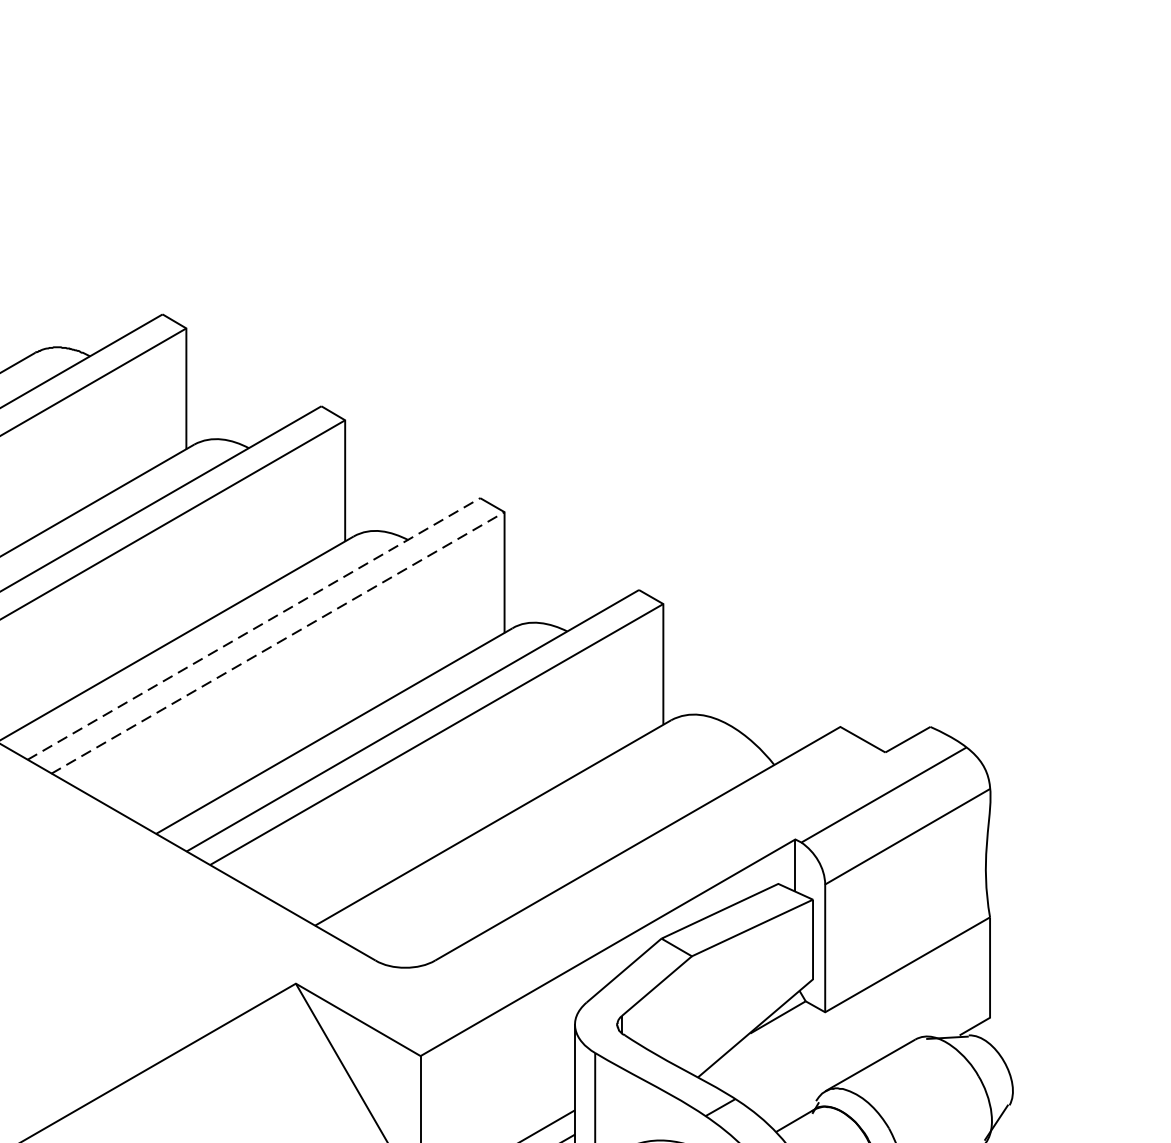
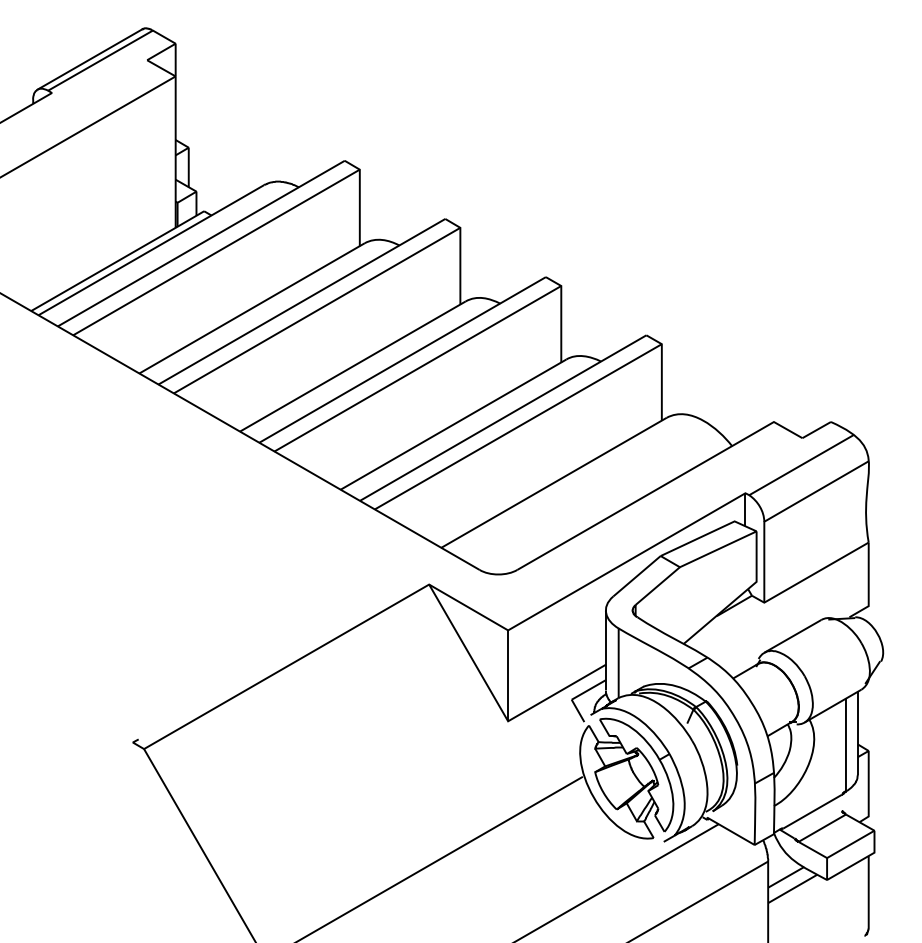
line: (253, 628) -> (402, 359), dashed -> solid
line: (277, 642) -> (417, 368), dashed -> solid

